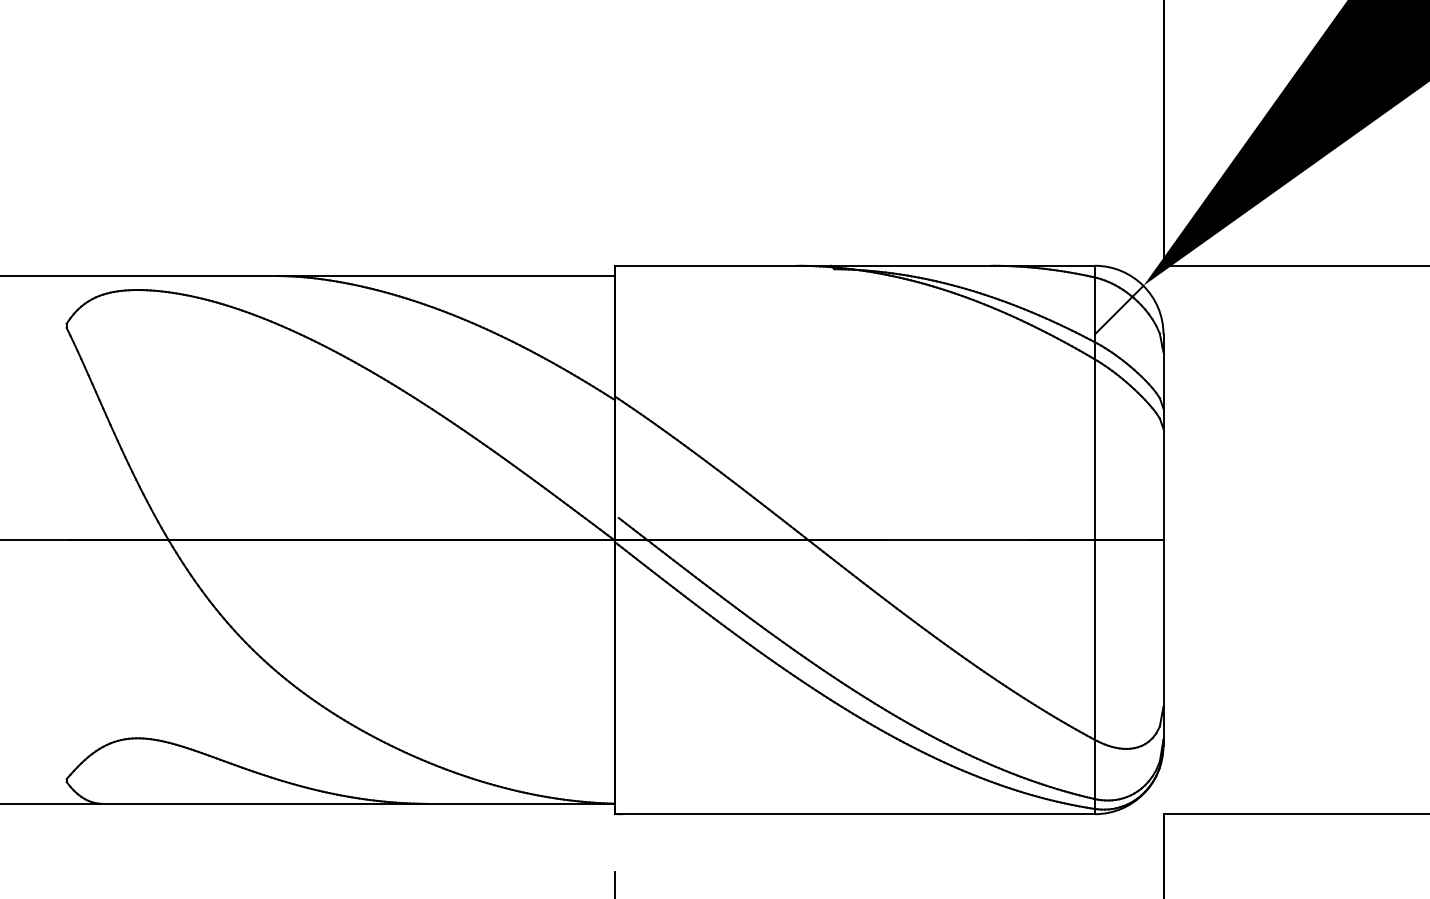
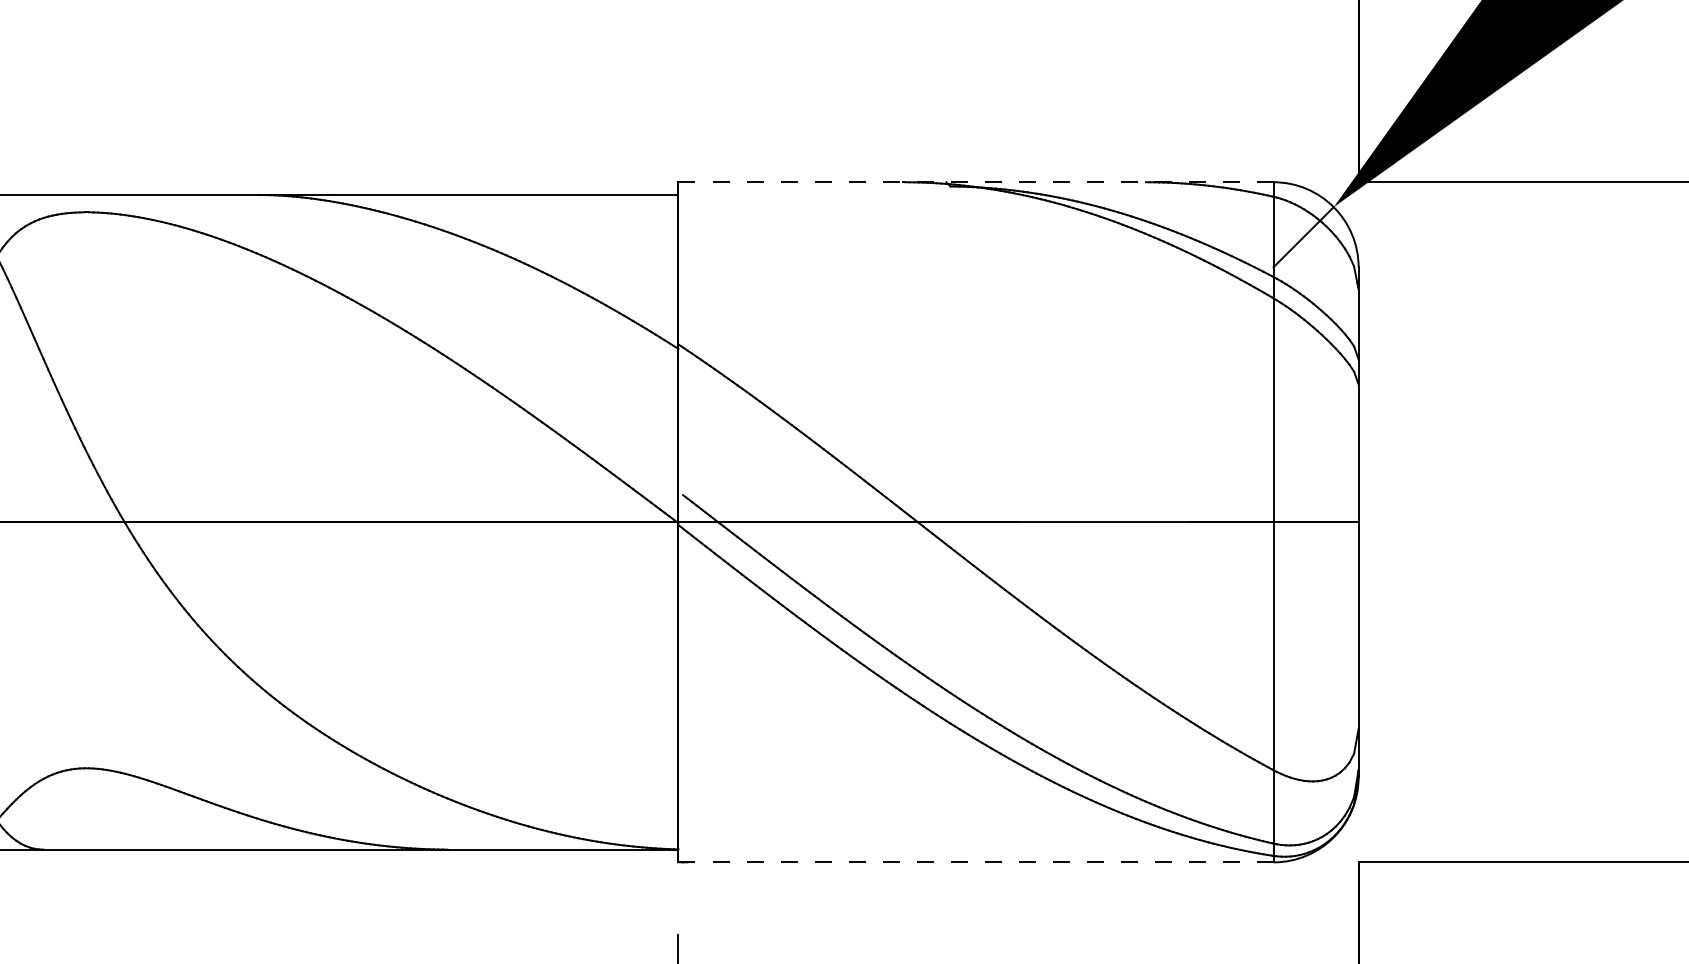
line: (855, 265) -> (976, 181), solid -> dashed
line: (855, 814) -> (976, 862), solid -> dashed

